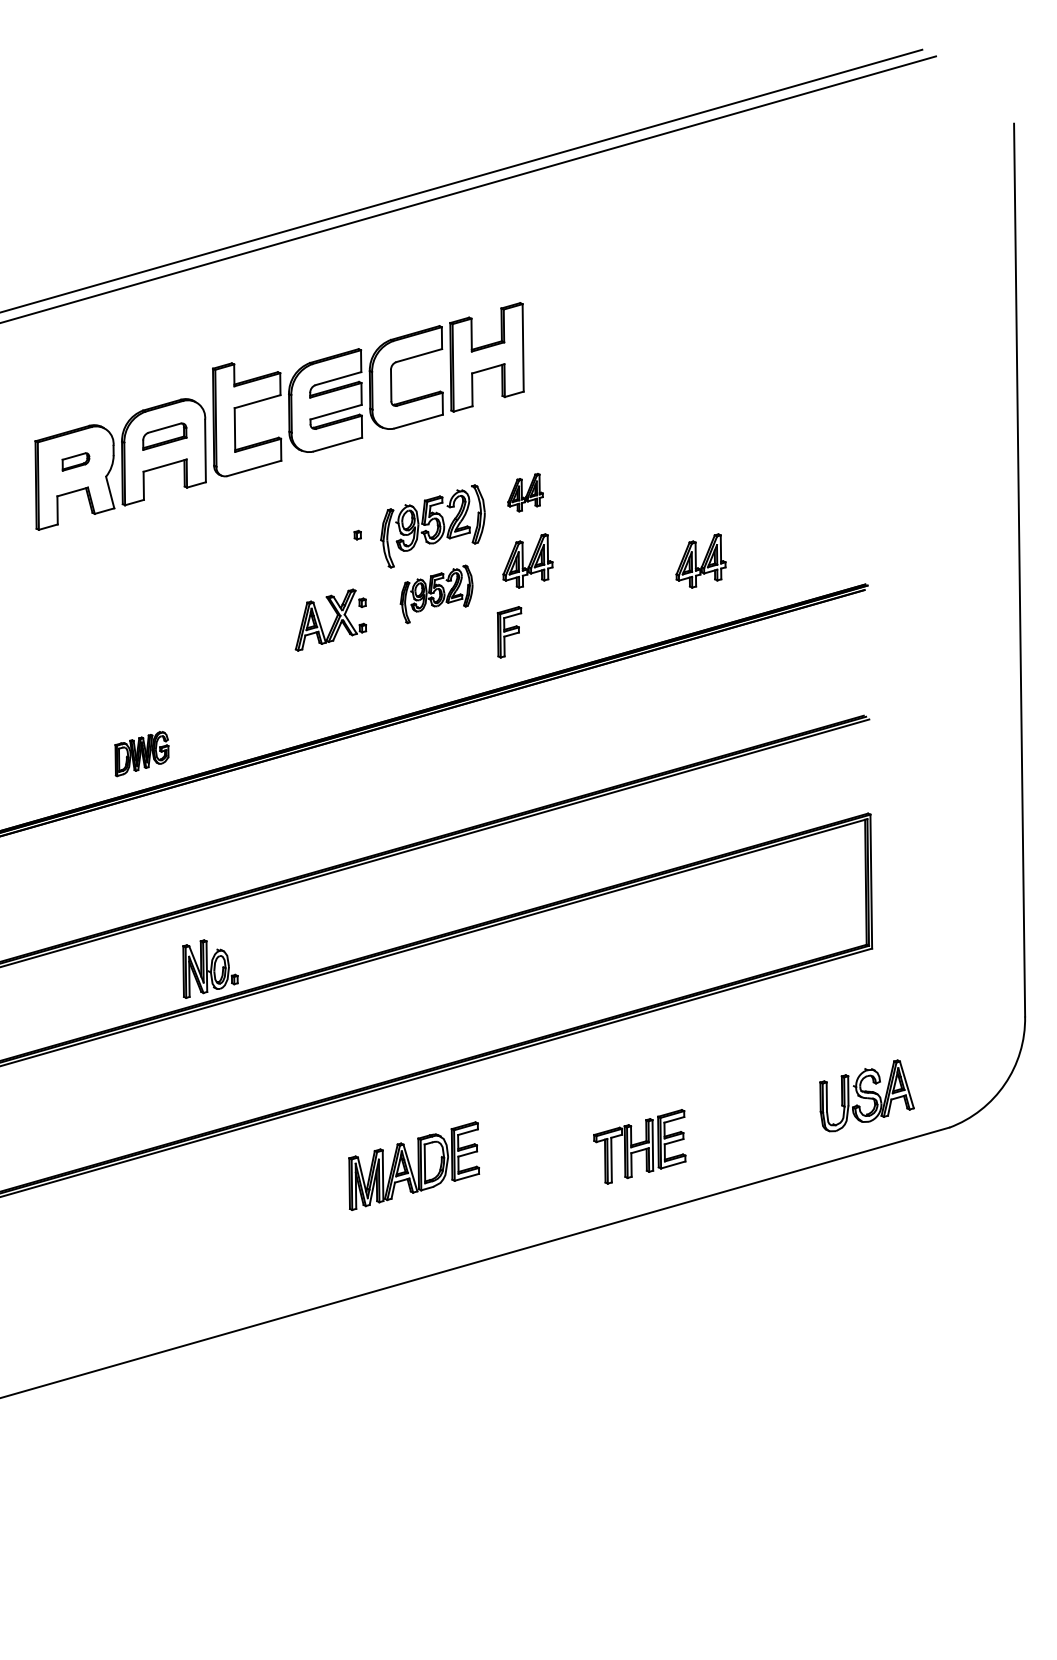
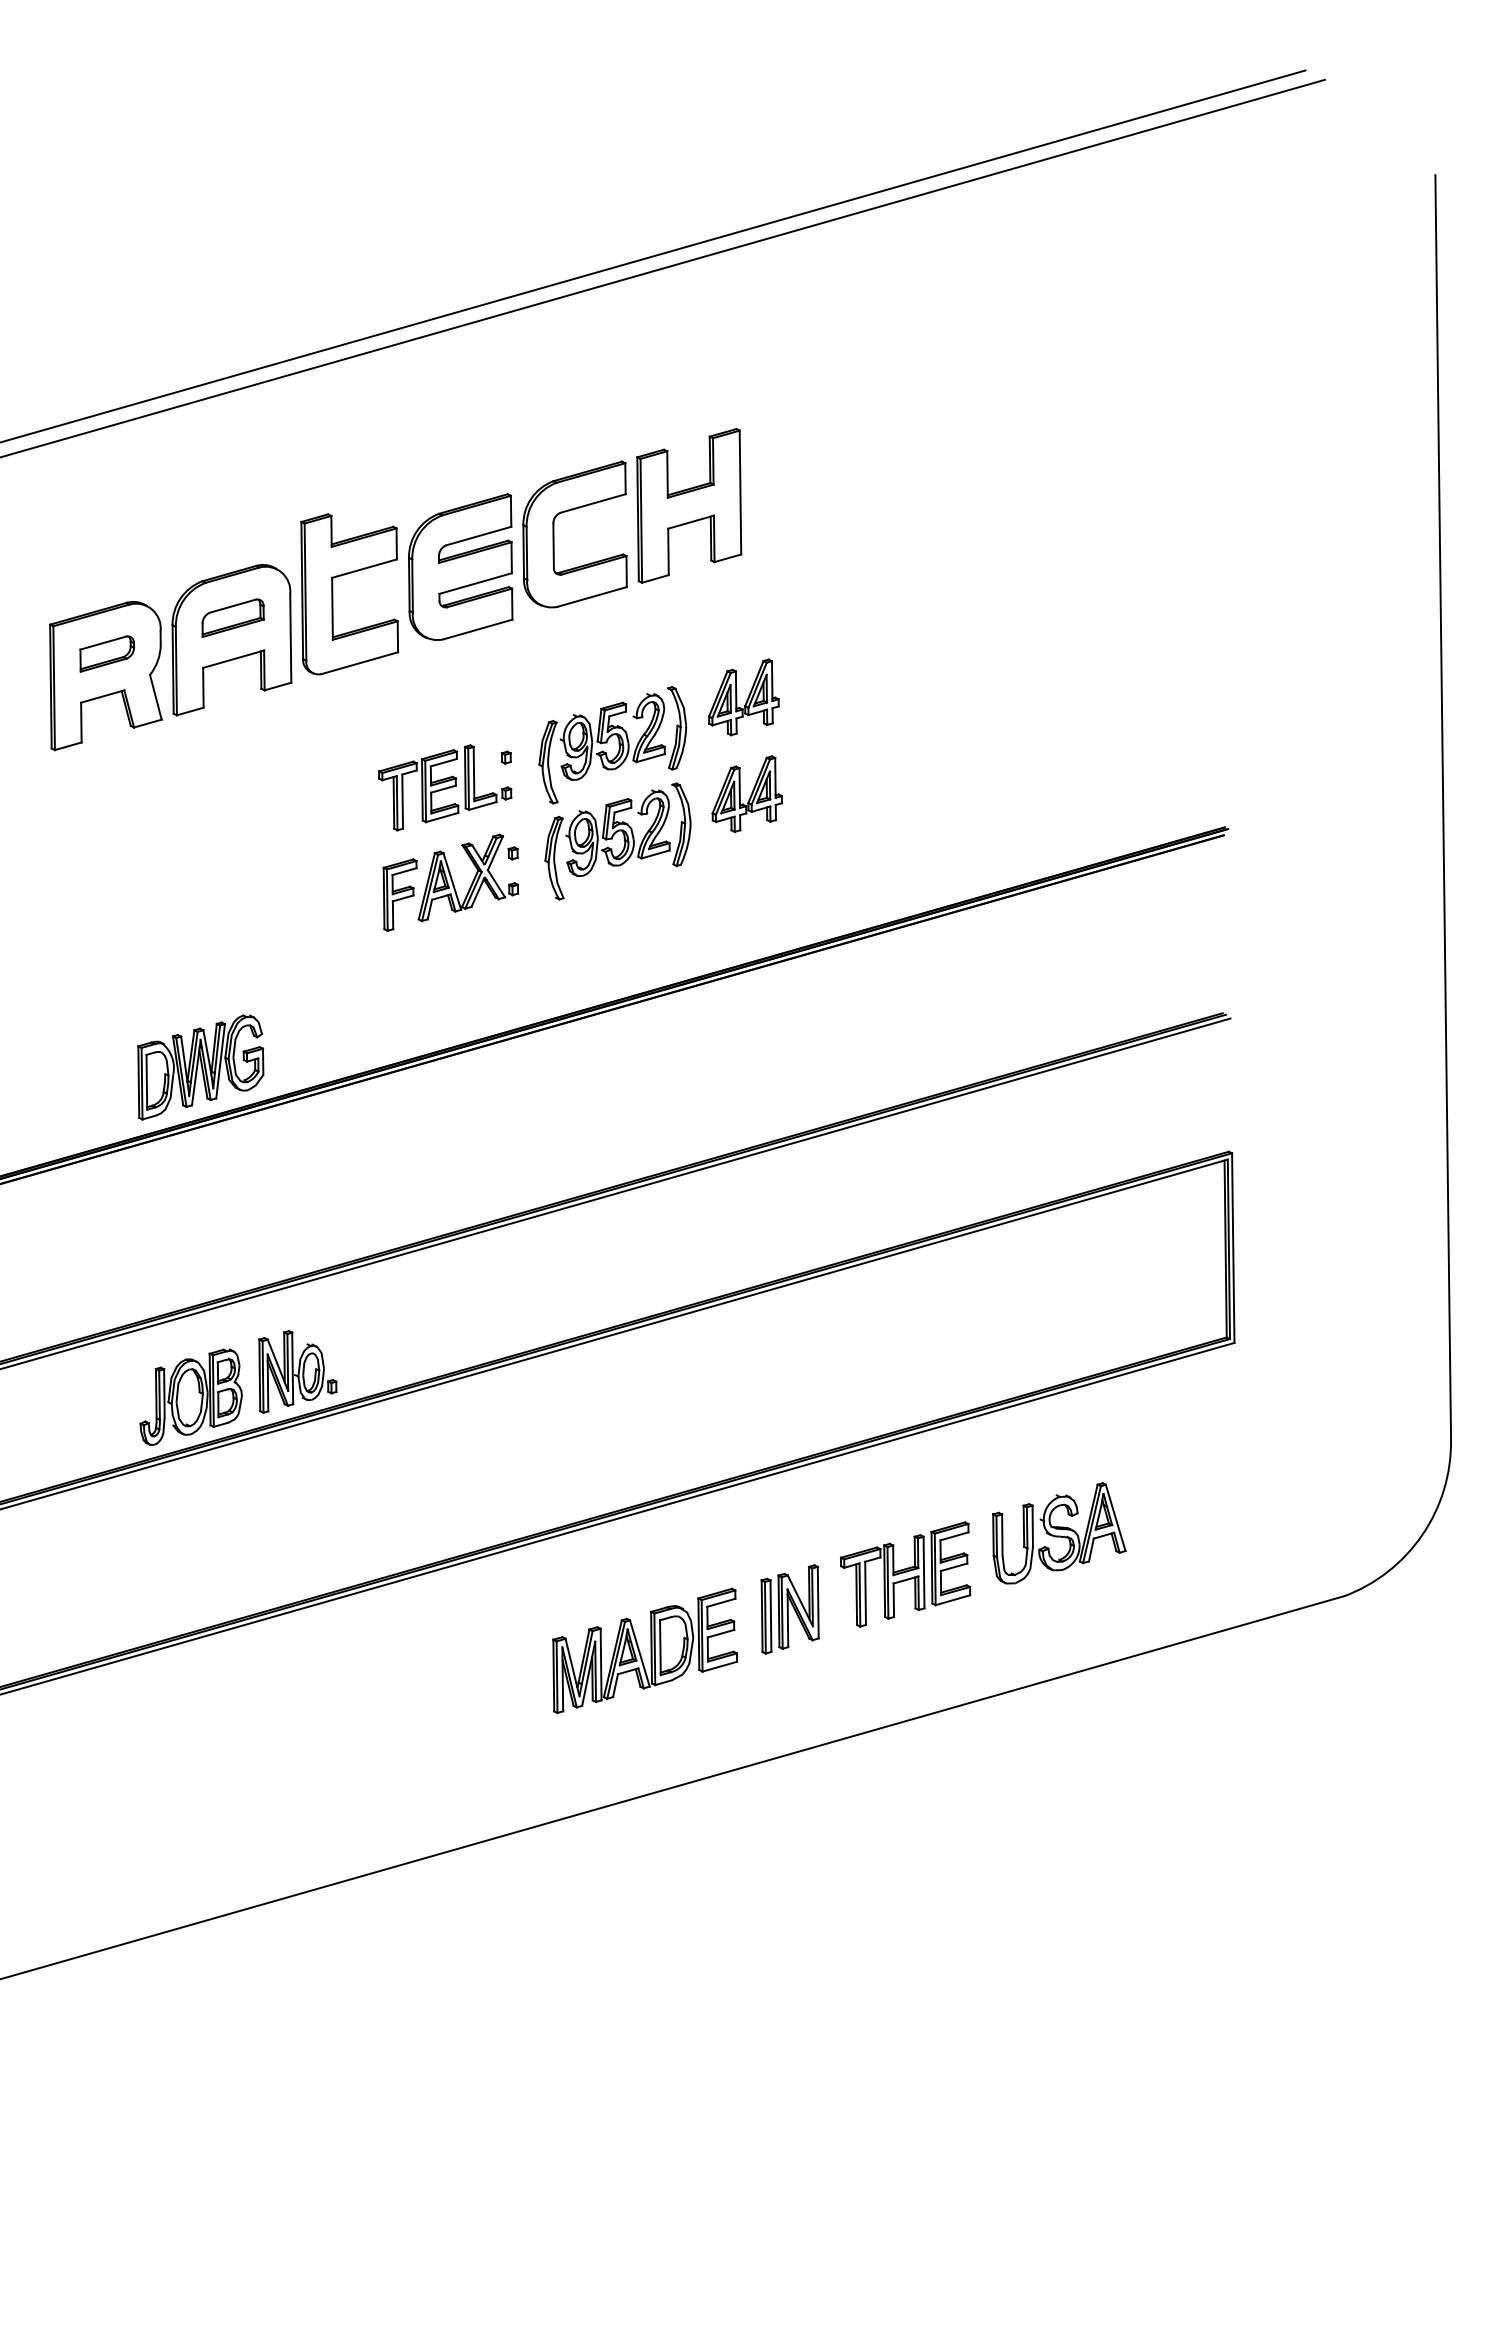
part: (76, 461) -> (107, 653), size x1.43
part: (525, 492) -> (743, 697), size x1.43
part: (314, 556) -> (445, 787), added
part: (700, 560) -> (991, 793), removed
part: (436, 594) -> (617, 841), size x1.43
part: (509, 631) -> (399, 894), moved
part: (141, 754) -> (200, 1067), size x1.67
part: (134, 986) -> (190, 1396), added
part: (867, 1095) -> (1059, 1533), moved
part: (557, 1136) -> (789, 1609), added
part: (639, 1146) -> (905, 1574), moved
part: (413, 1165) -> (644, 1650), moved

